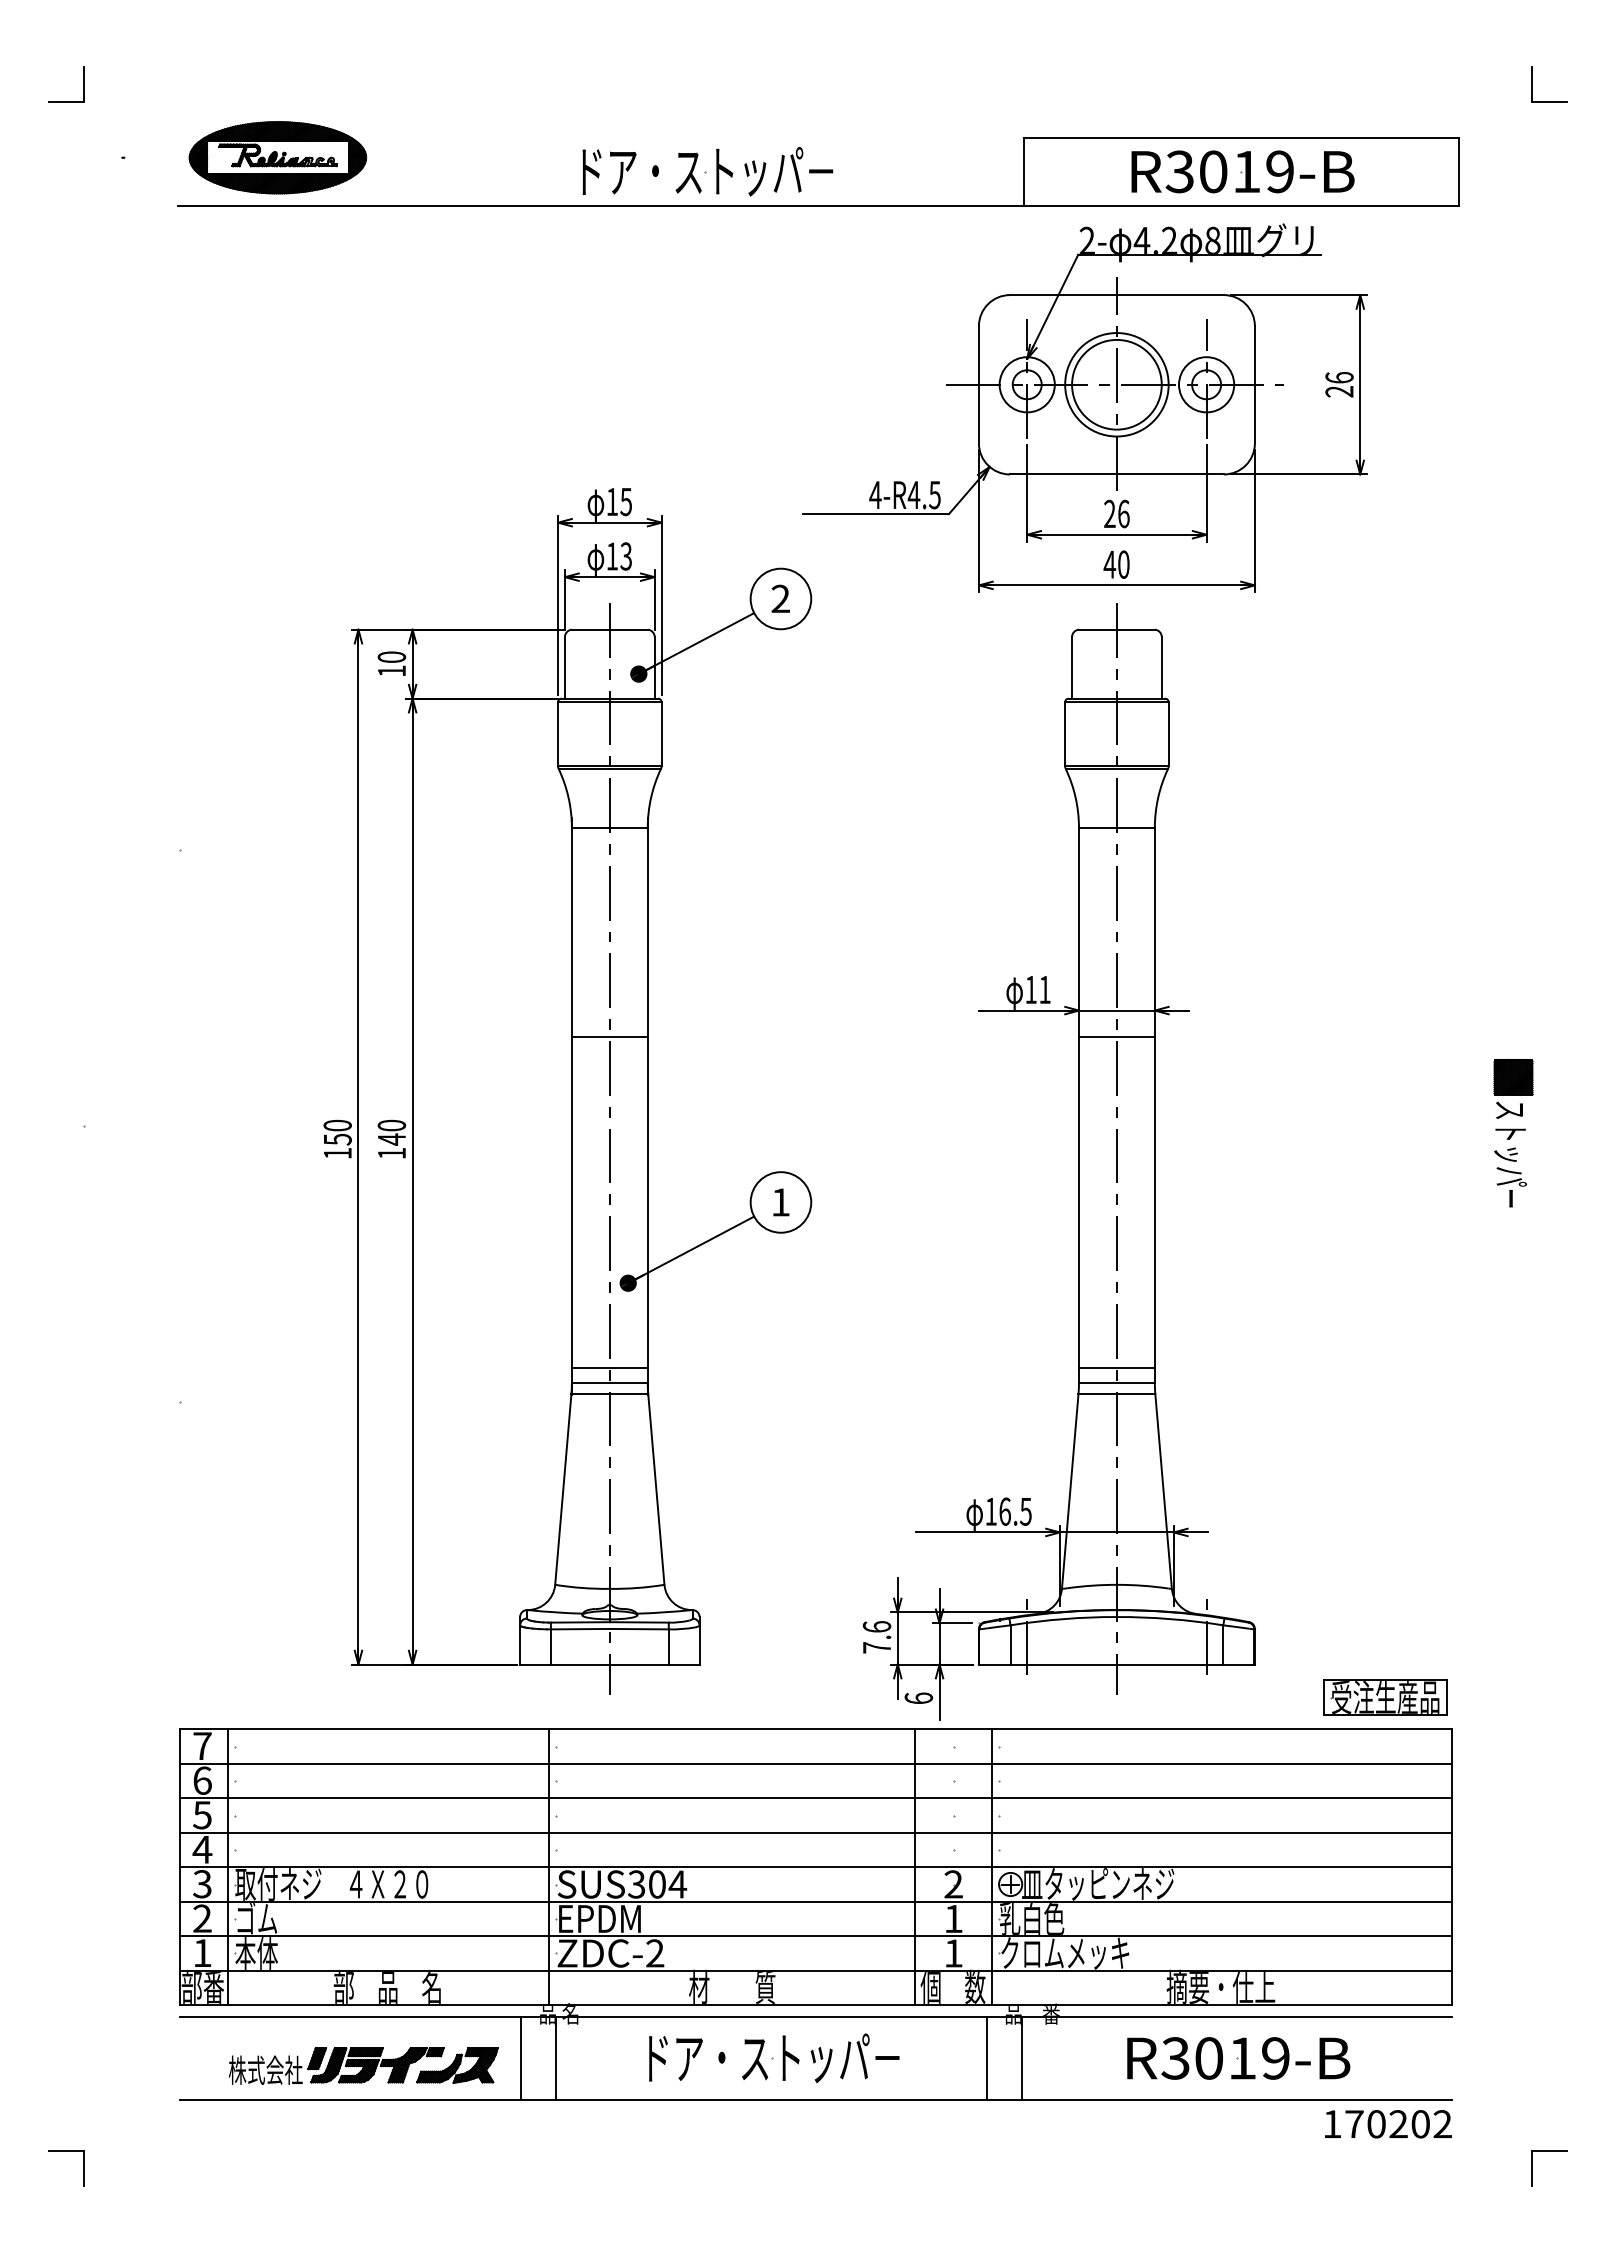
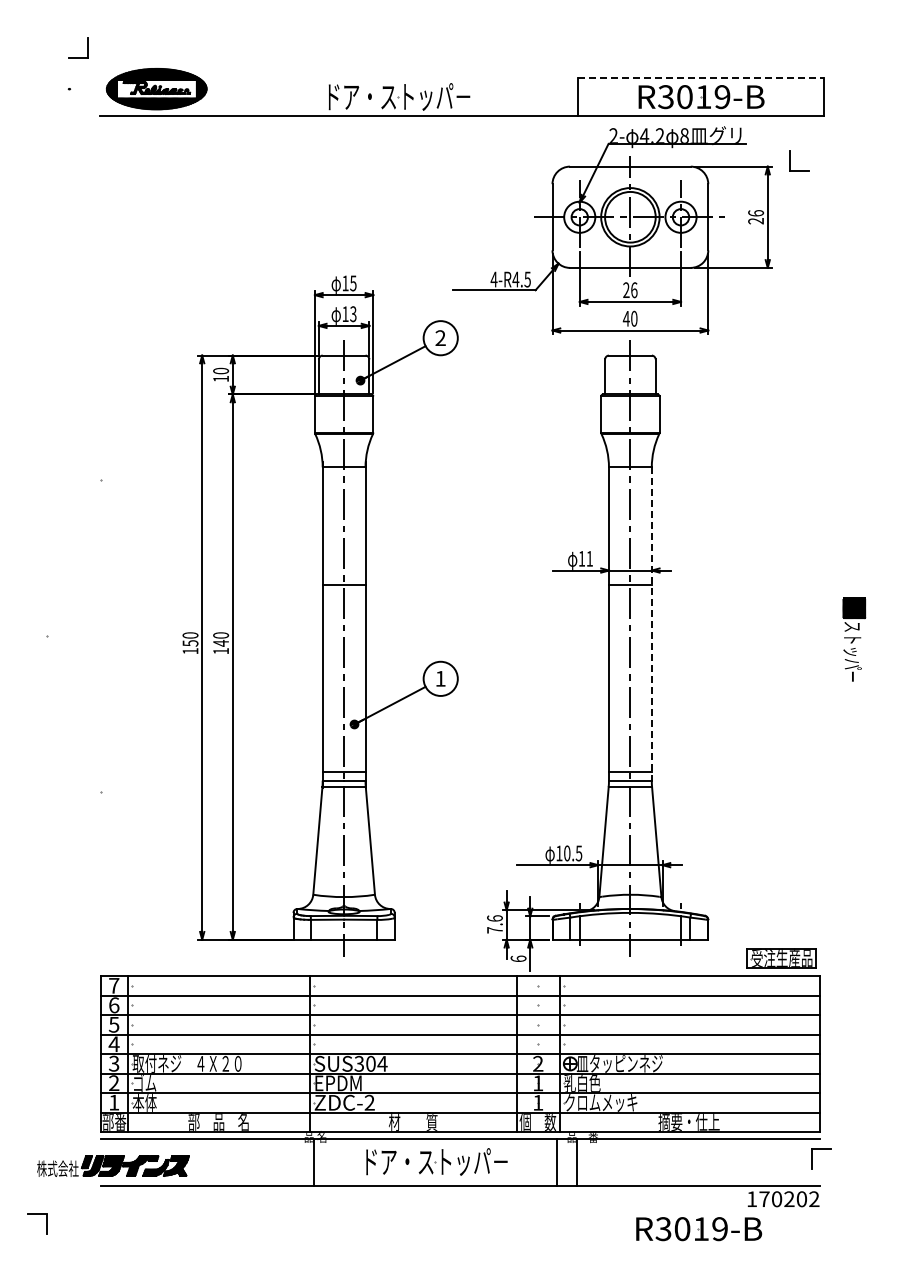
part: (82, 84) -> (87, 47), moved
part: (1533, 84) -> (790, 160), moved
line: (1241, 137) -> (700, 77), solid -> dashed
line: (1154, 1106) -> (651, 624), solid -> dashed
text: (1005, 1511) -> (567, 853), 16.5 -> 10.5
line: (521, 2057) -> (294, 1161), removed
part: (1239, 2059) -> (699, 1229), moved
part: (364, 2064) -> (113, 1165), moved
part: (1549, 2151) -> (821, 1149), moved

